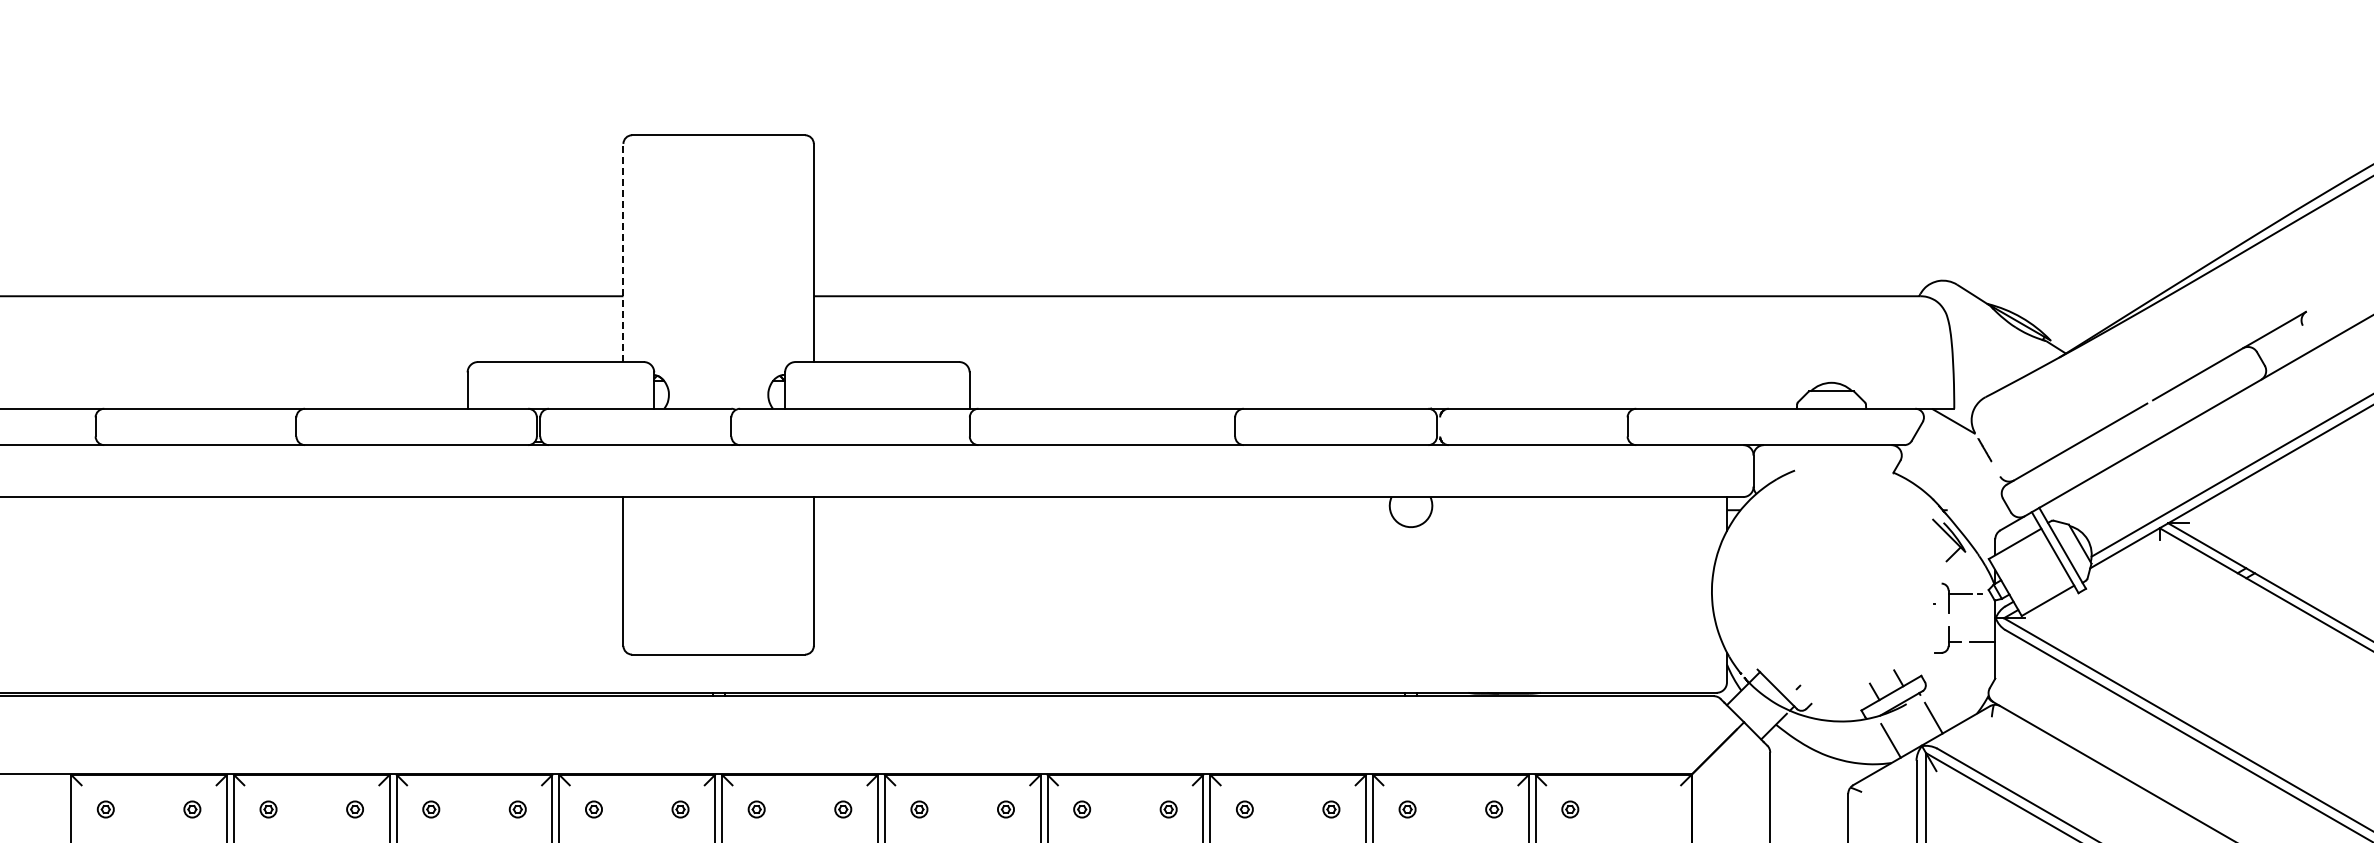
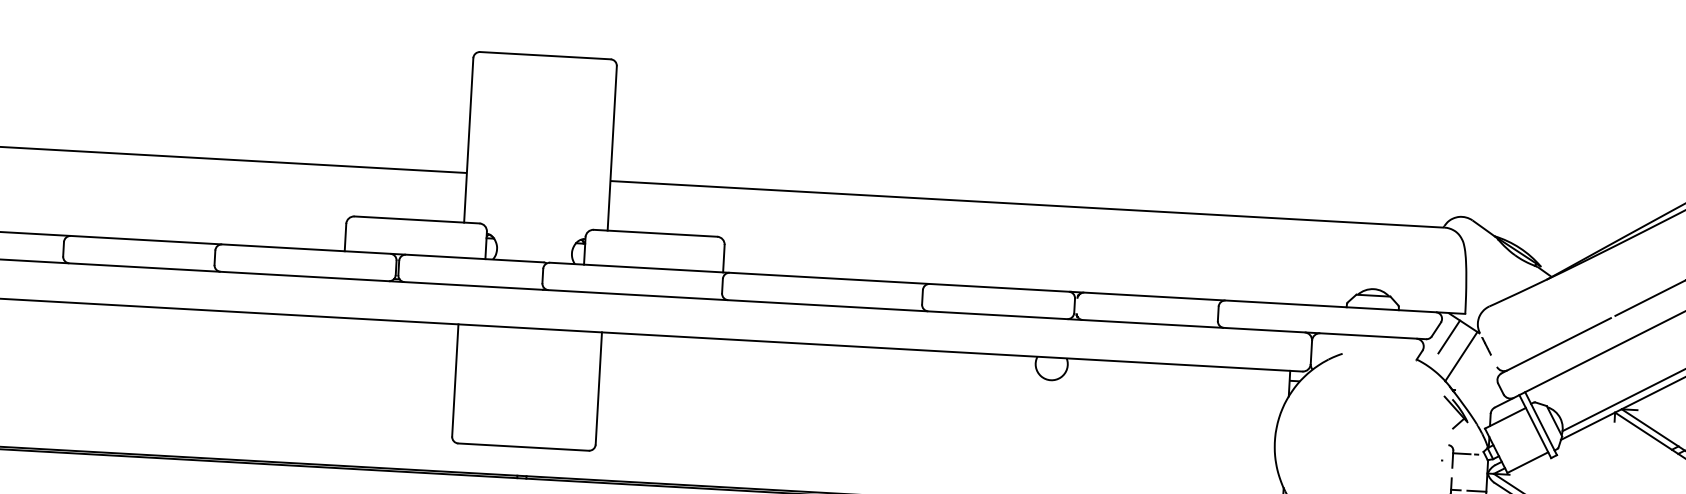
line: (623, 252) -> (468, 140), dashed -> solid
line: (1934, 439) -> (1449, 336), added
line: (1951, 465) -> (1460, 356), added

